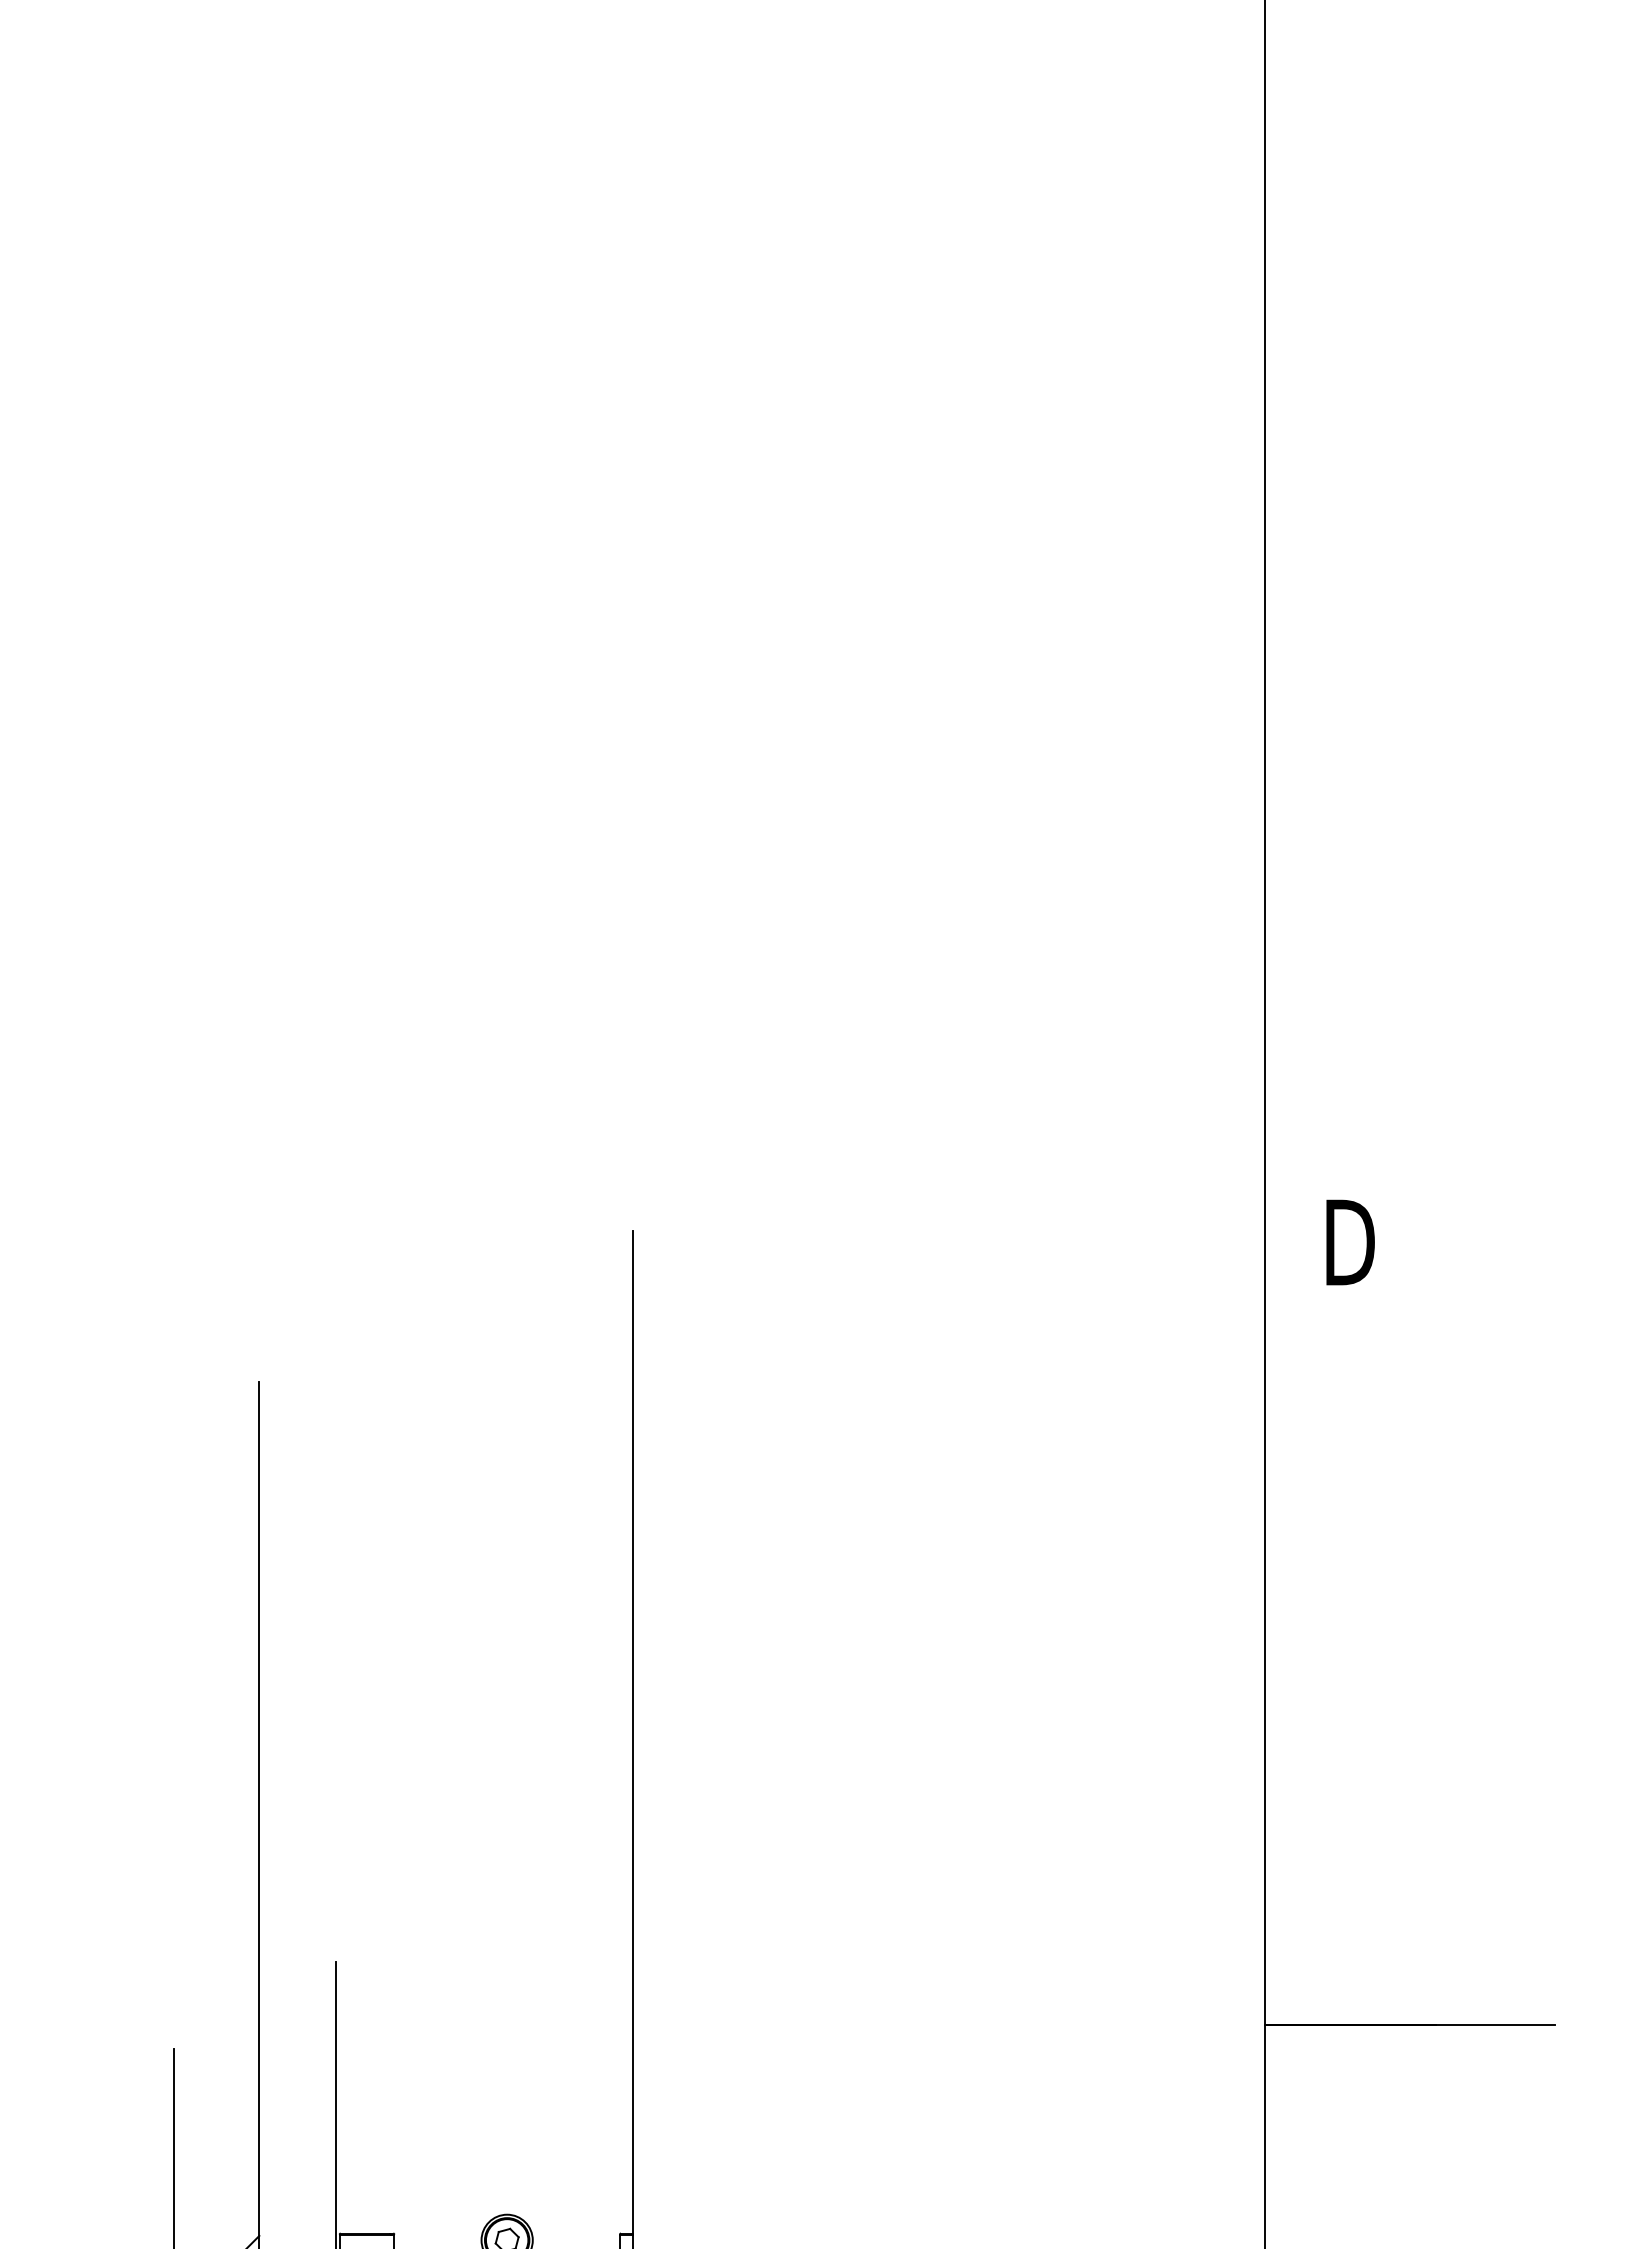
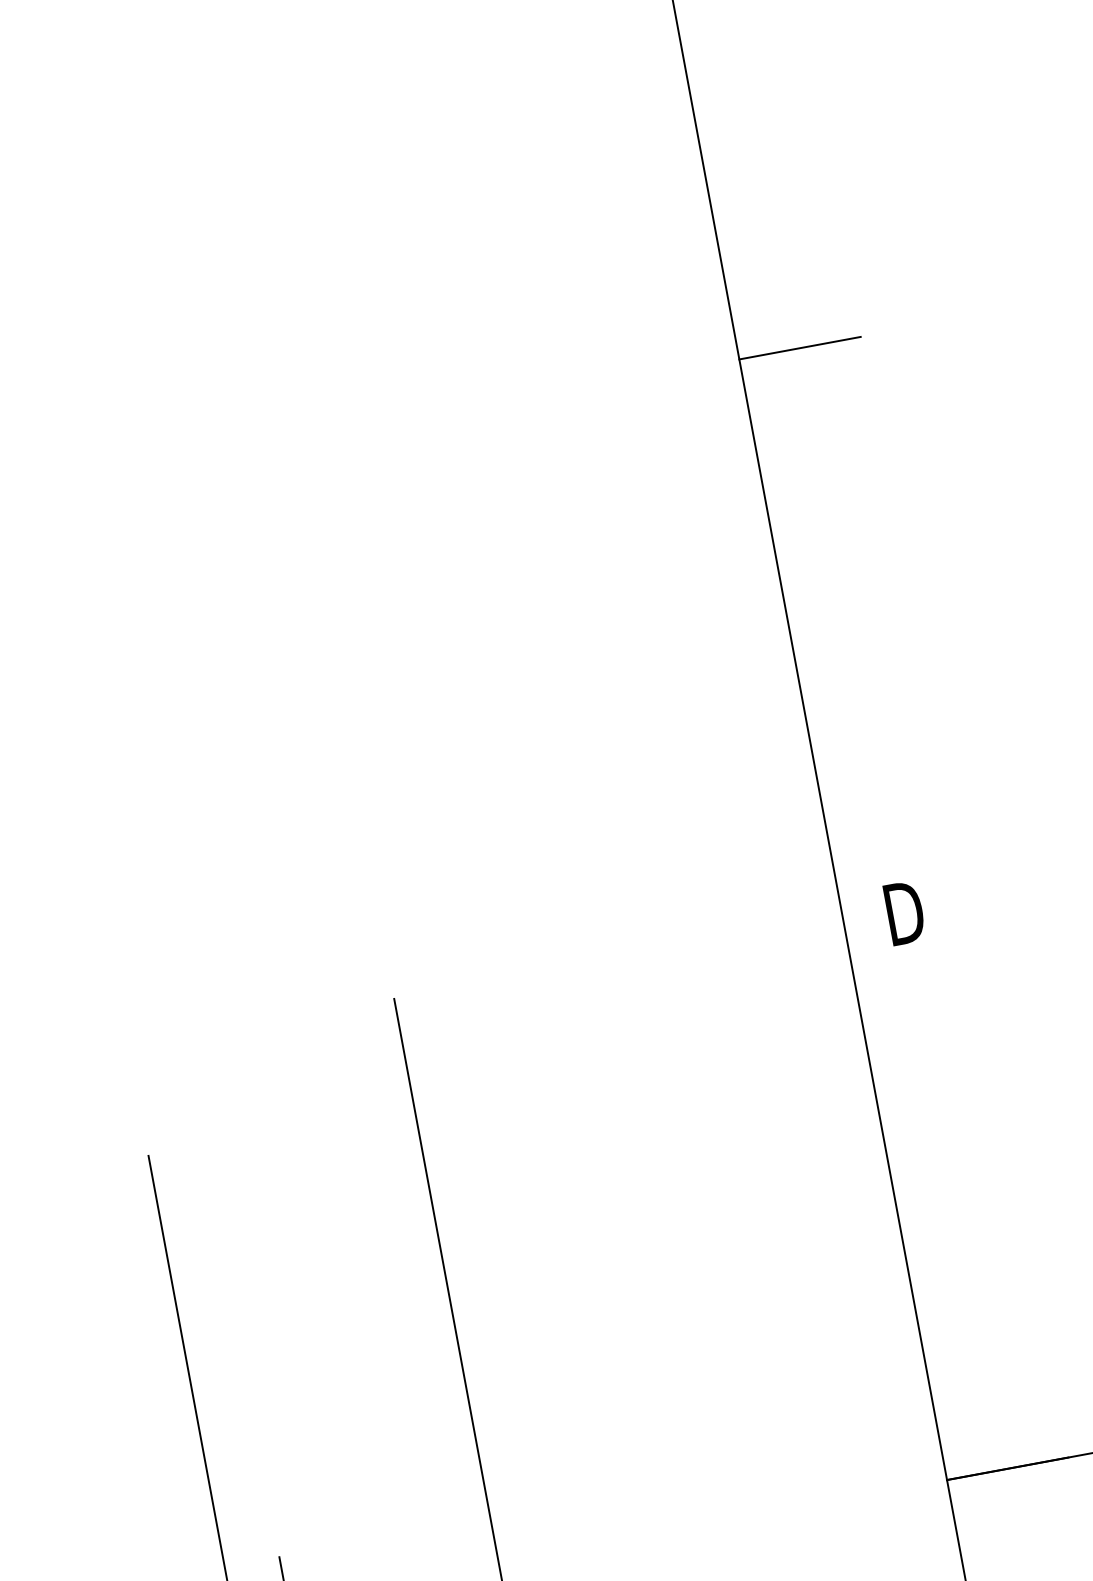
line: (1349, 447) -> (799, 348), added

